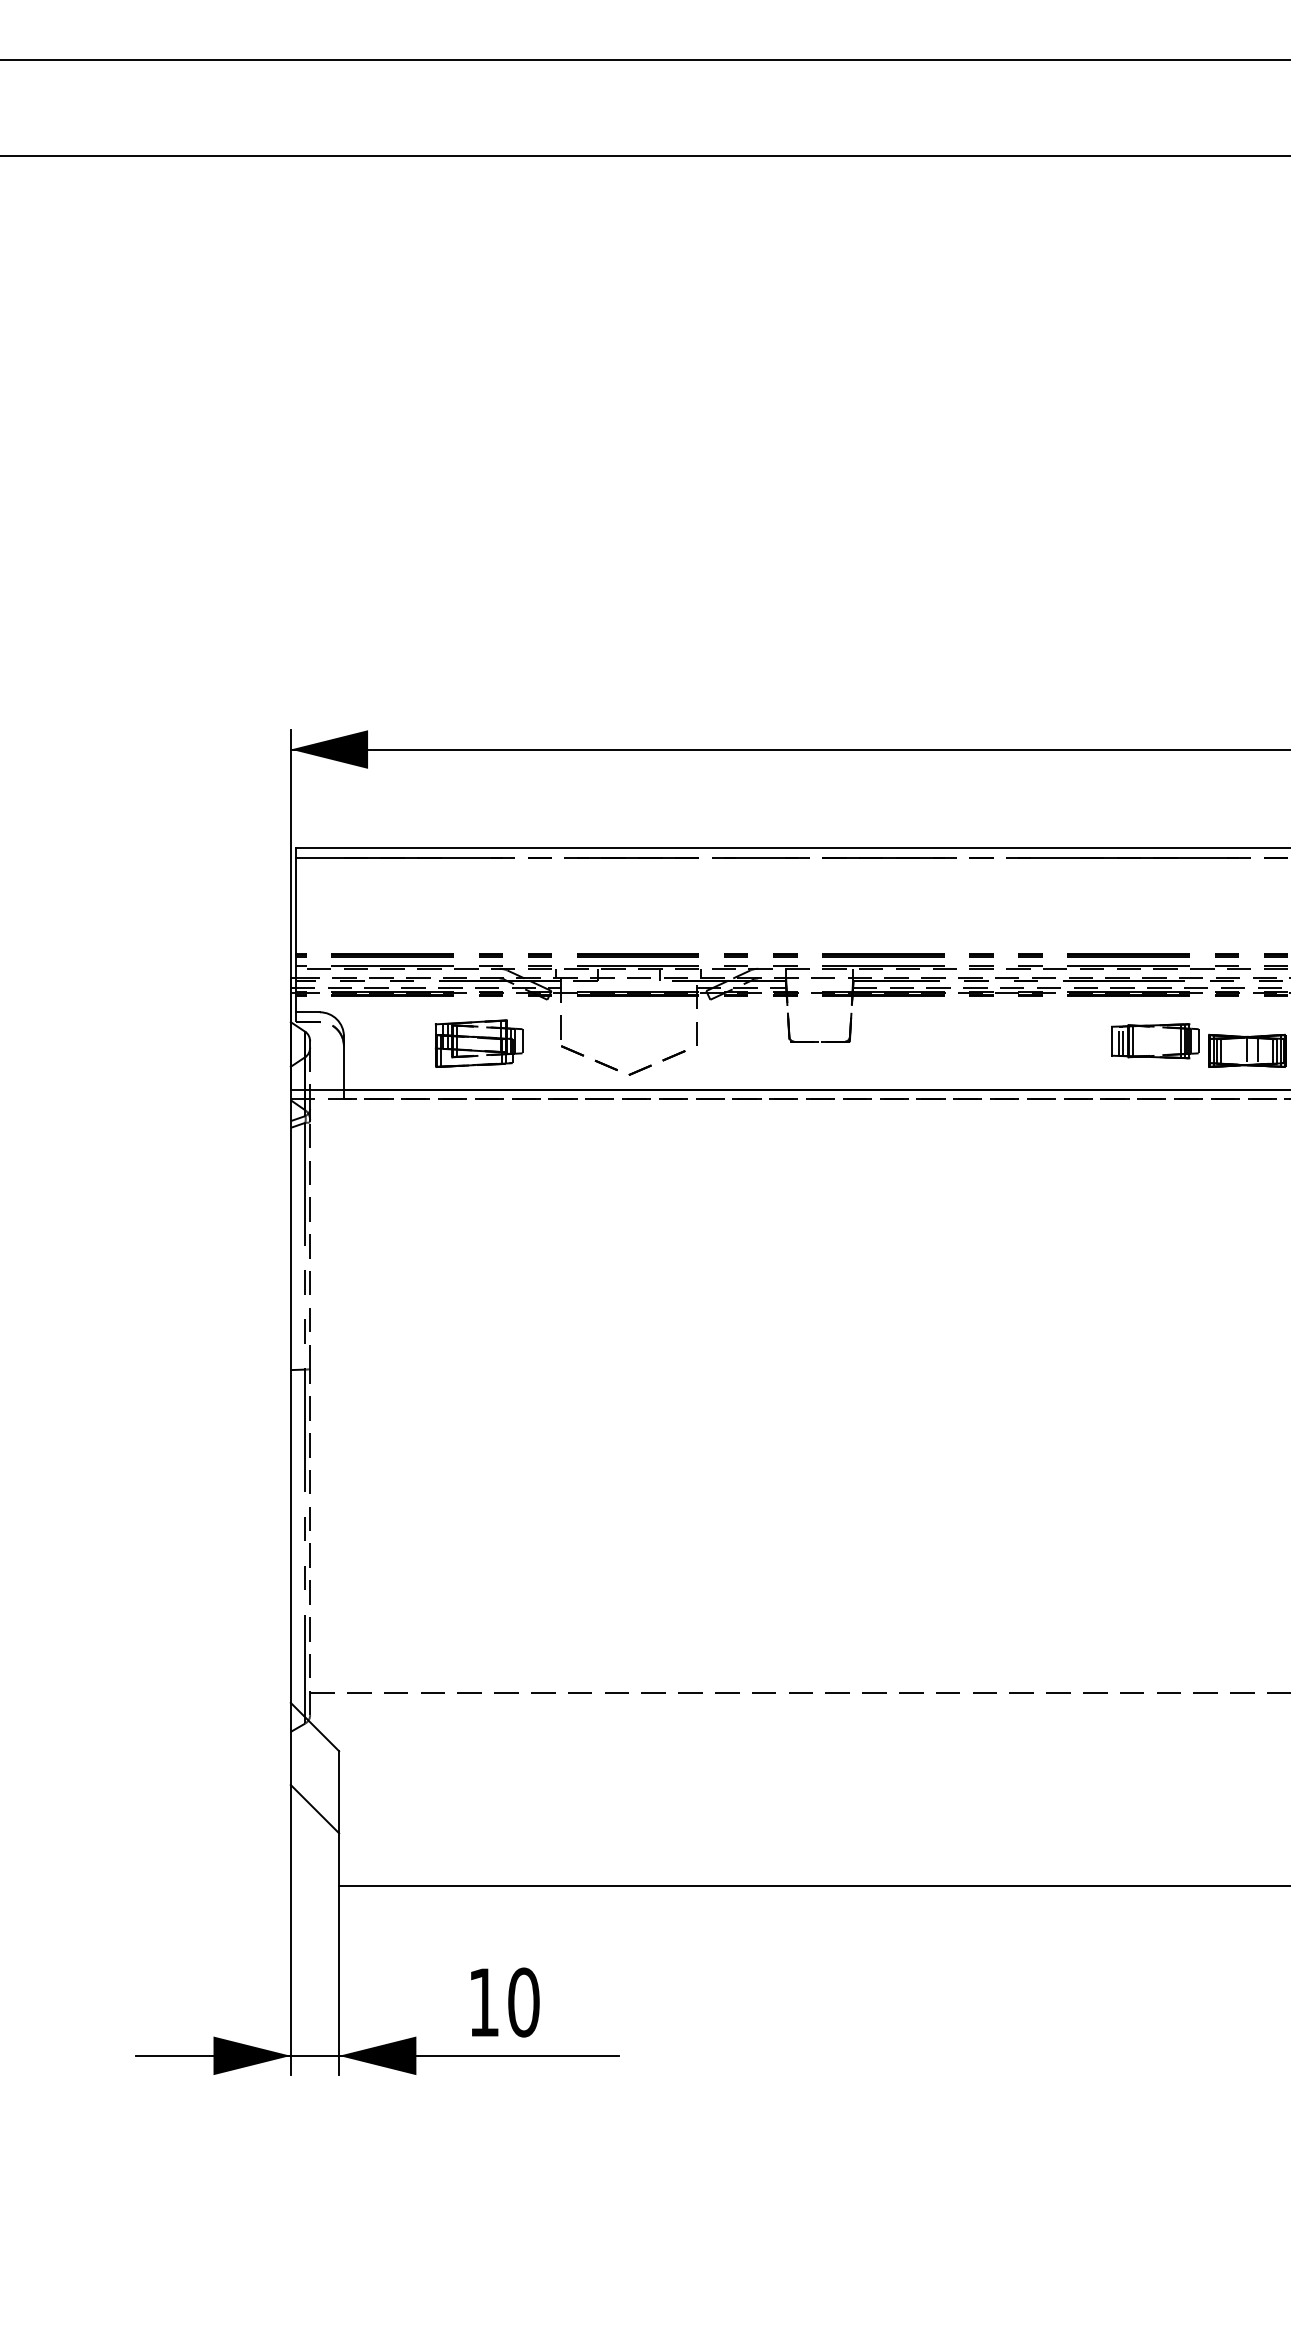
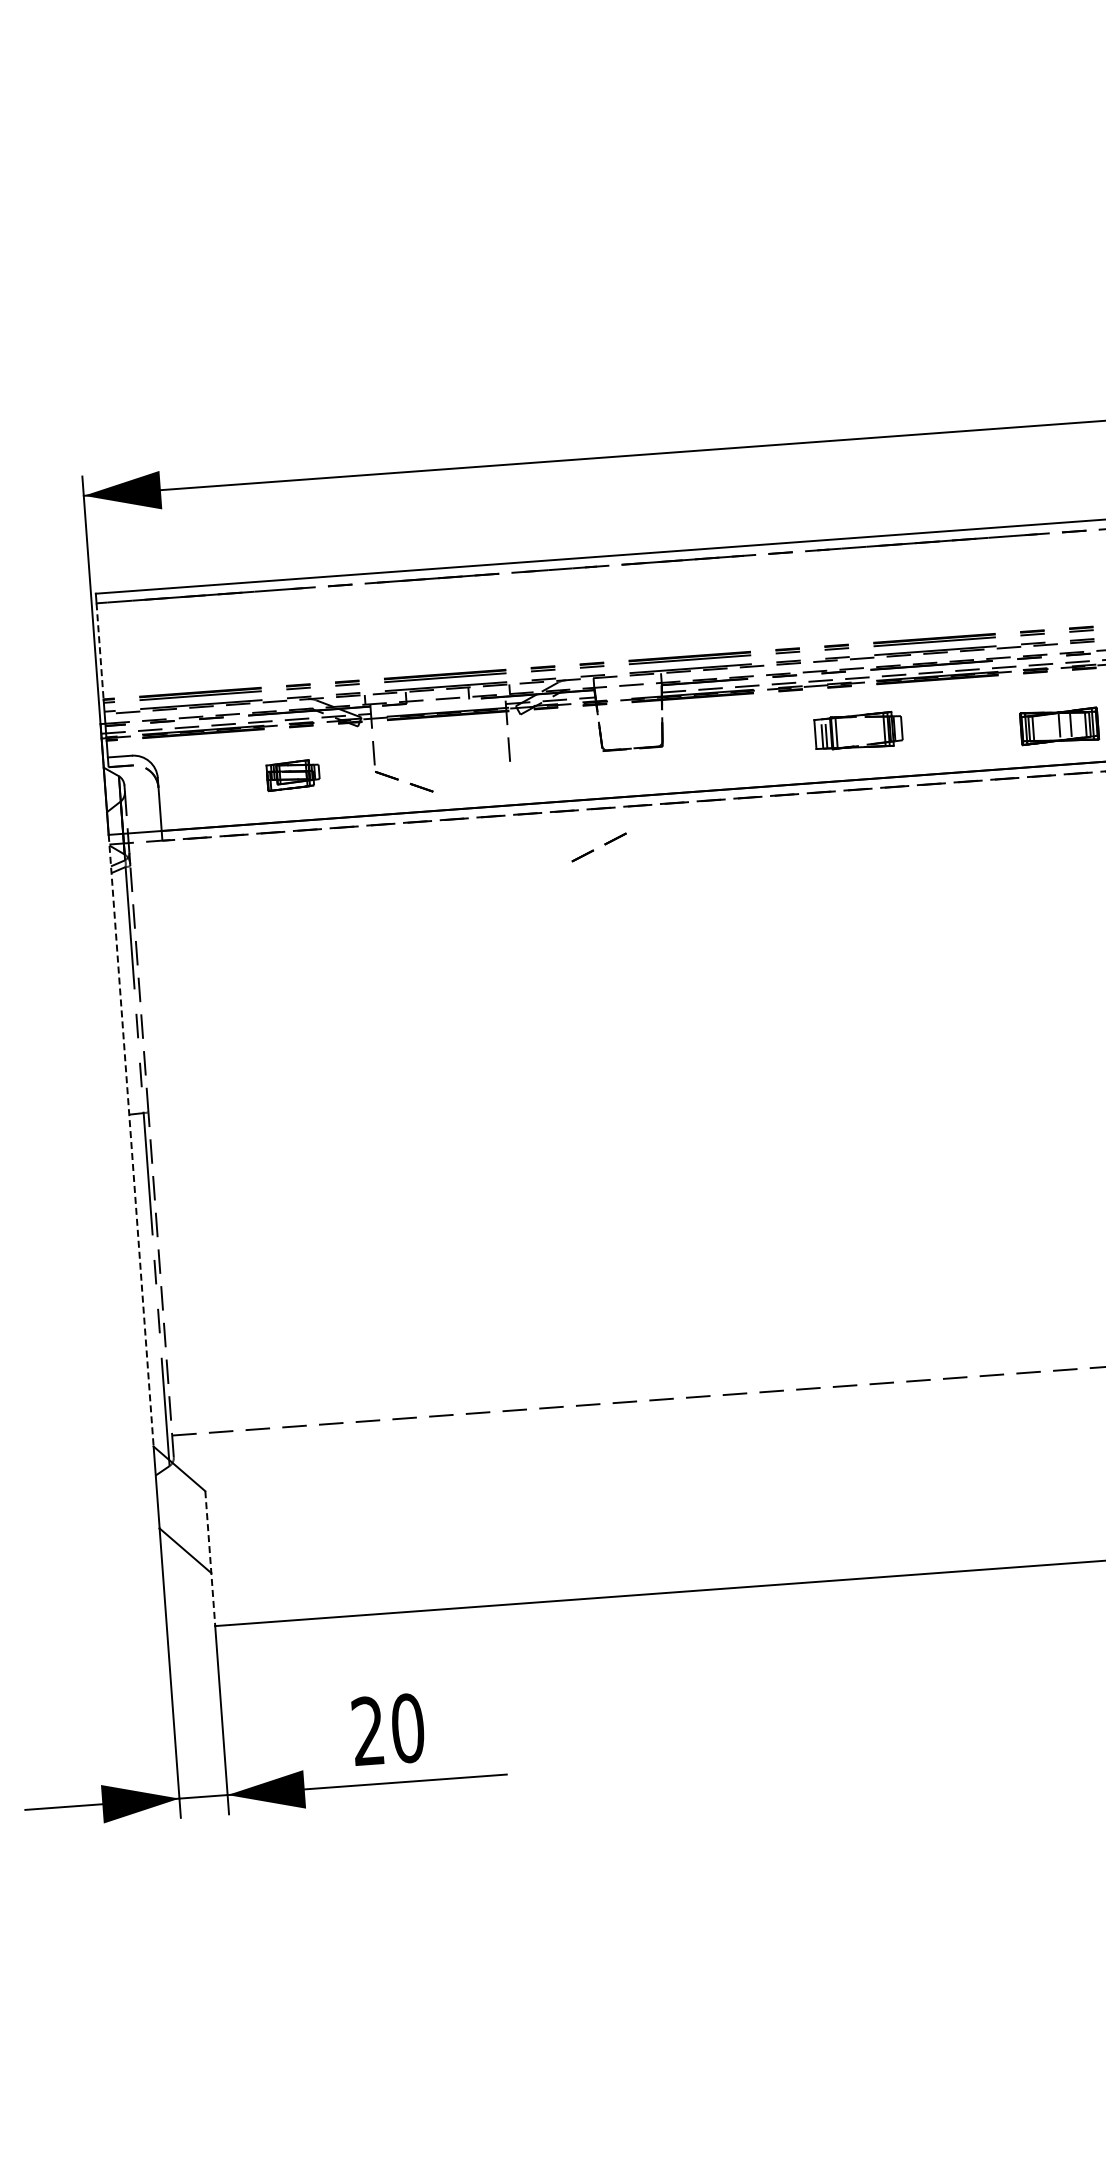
line: (295, 906) -> (99, 651), solid -> dashed
part: (1155, 1041) -> (858, 731), moved
part: (479, 1043) -> (293, 775), size x0.6
line: (651, 1064) -> (593, 849), moved
line: (290, 1396) -> (130, 1141), solid -> dashed
line: (339, 1818) -> (210, 1558), solid -> dashed
text: (483, 2001) -> (367, 1730), 10 -> 20

